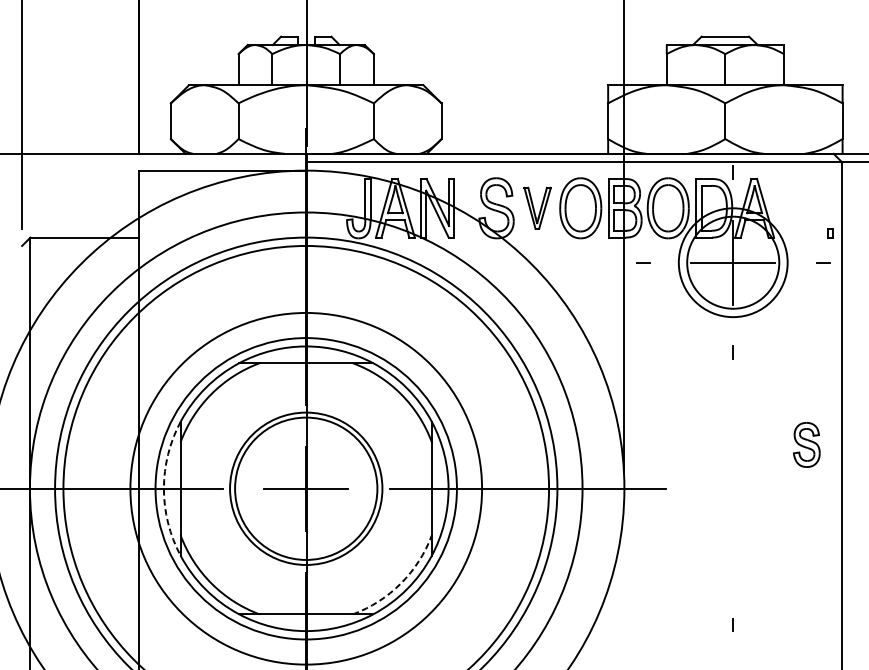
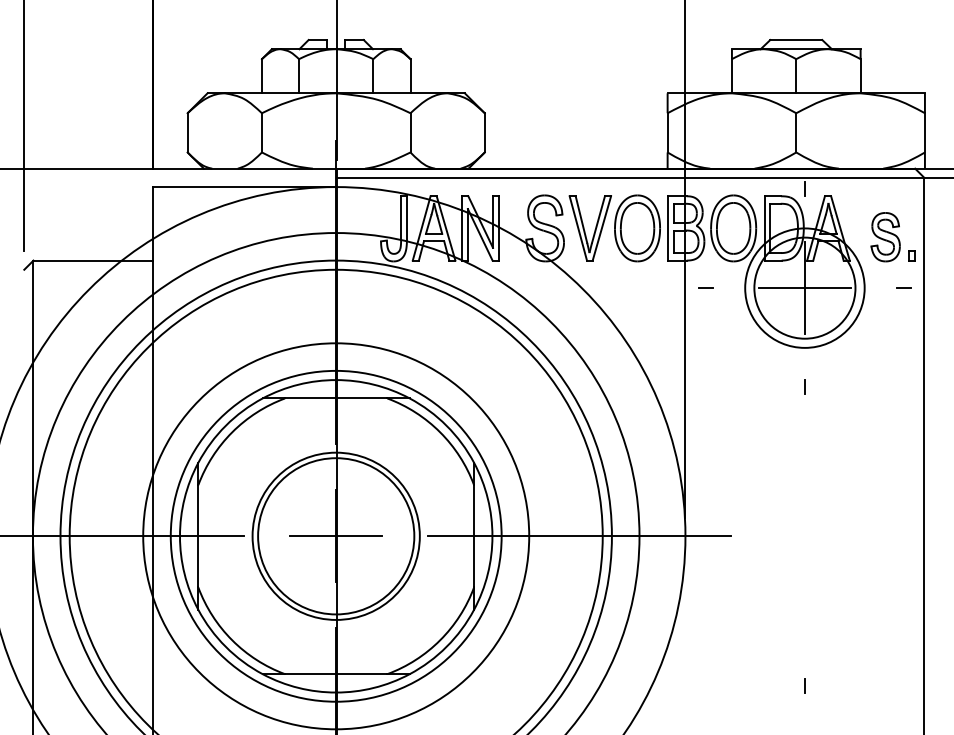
part: (536, 208) -> (589, 228), size x1.43
part: (806, 445) -> (885, 237), moved
arc: (163, 488) -> (179, 536), dashed -> solid
arc: (401, 583) -> (440, 640), dashed -> solid

